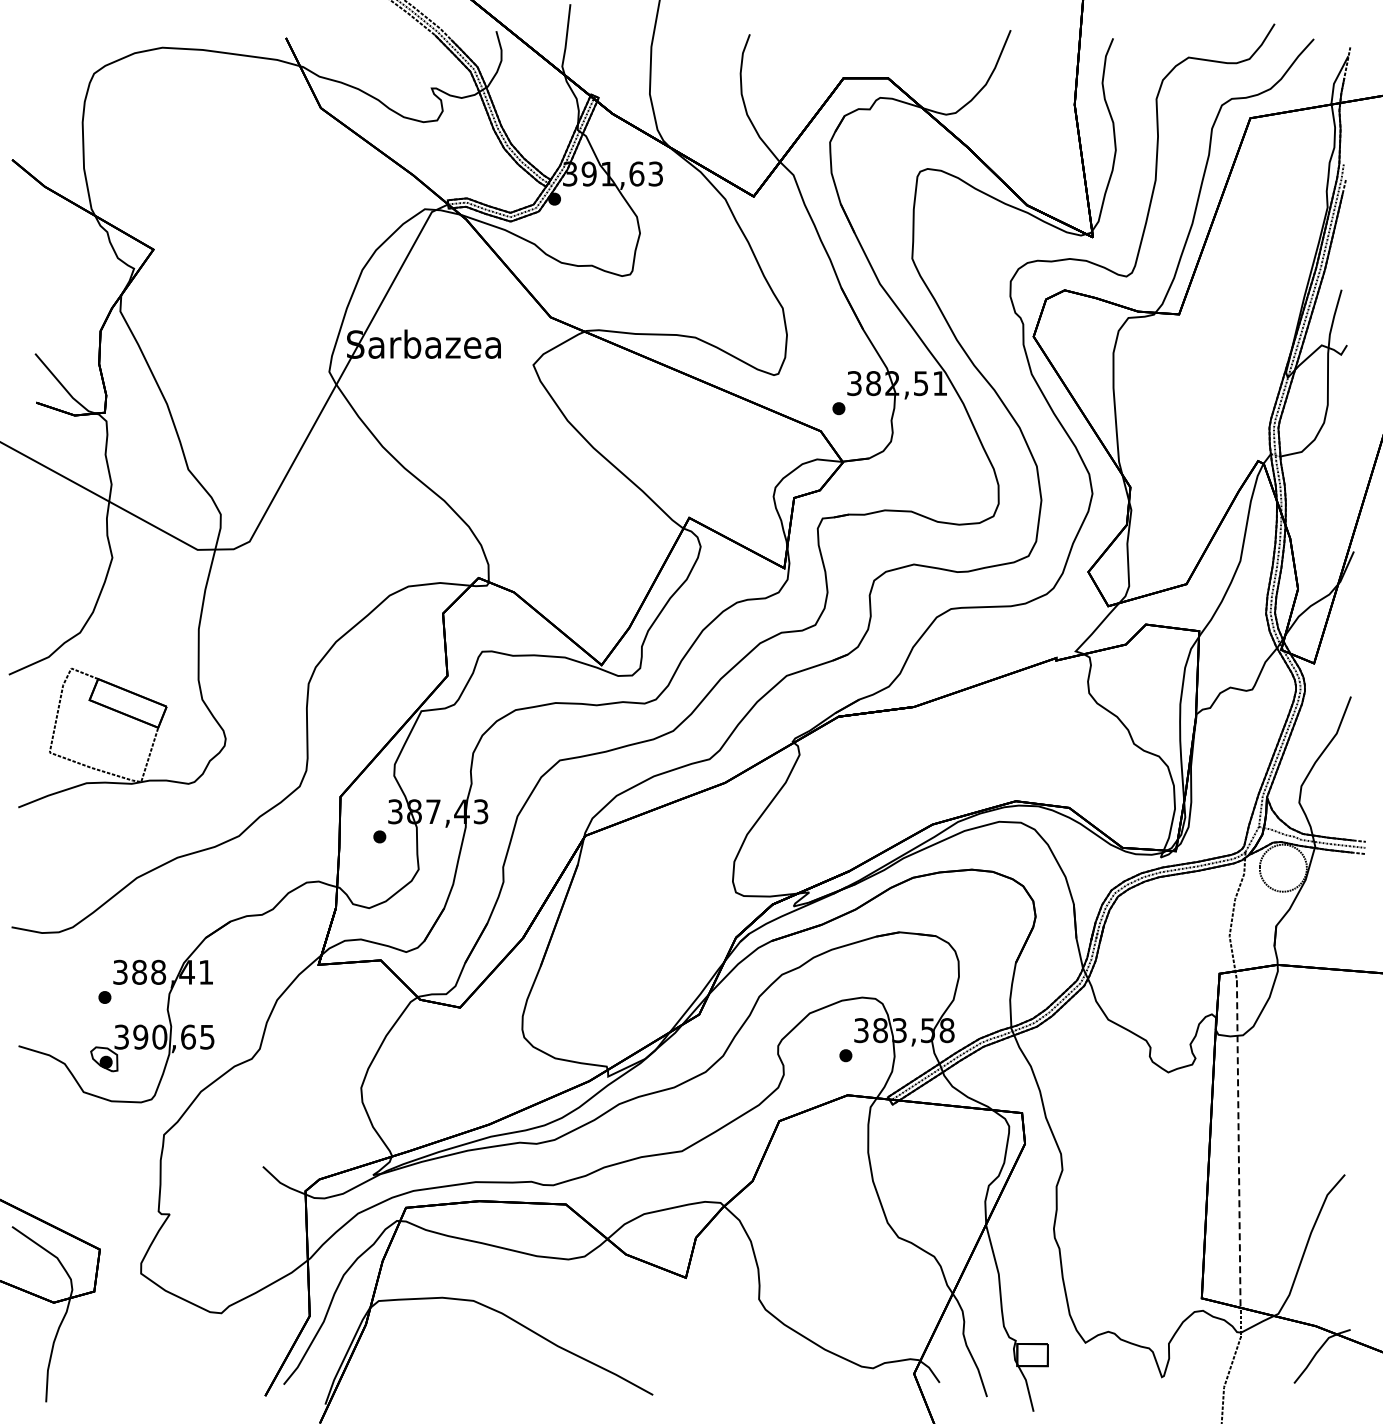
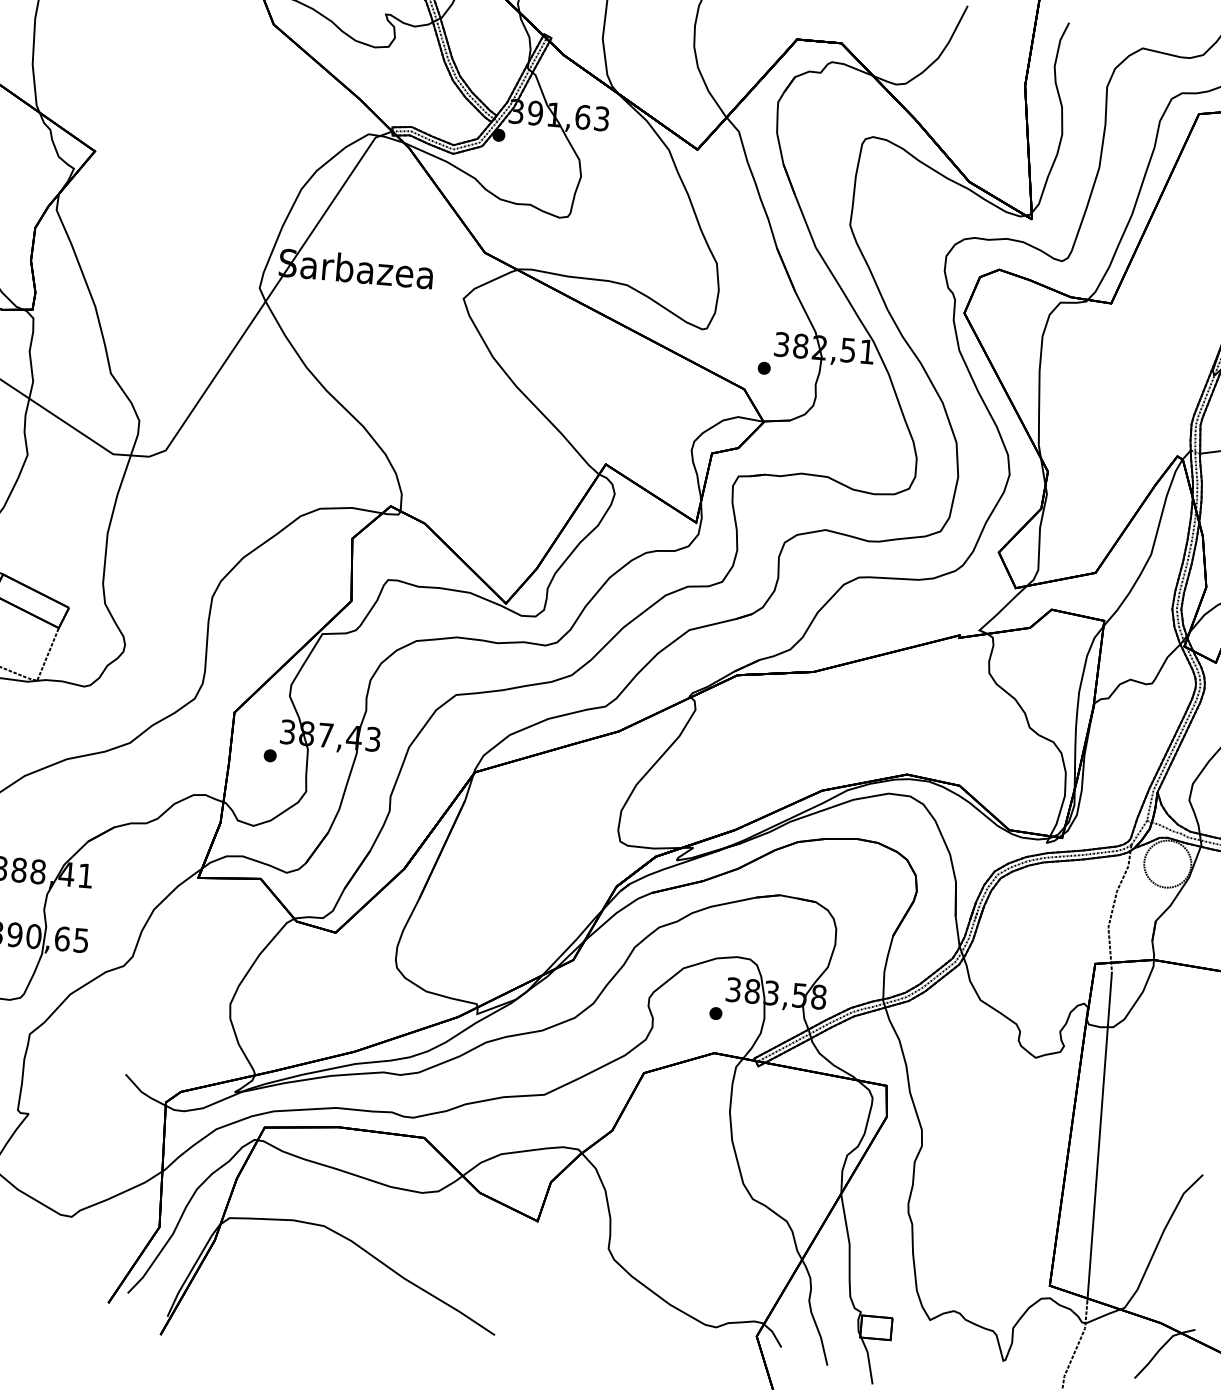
line: (1238, 1145) -> (1099, 1136), dashed -> solid

